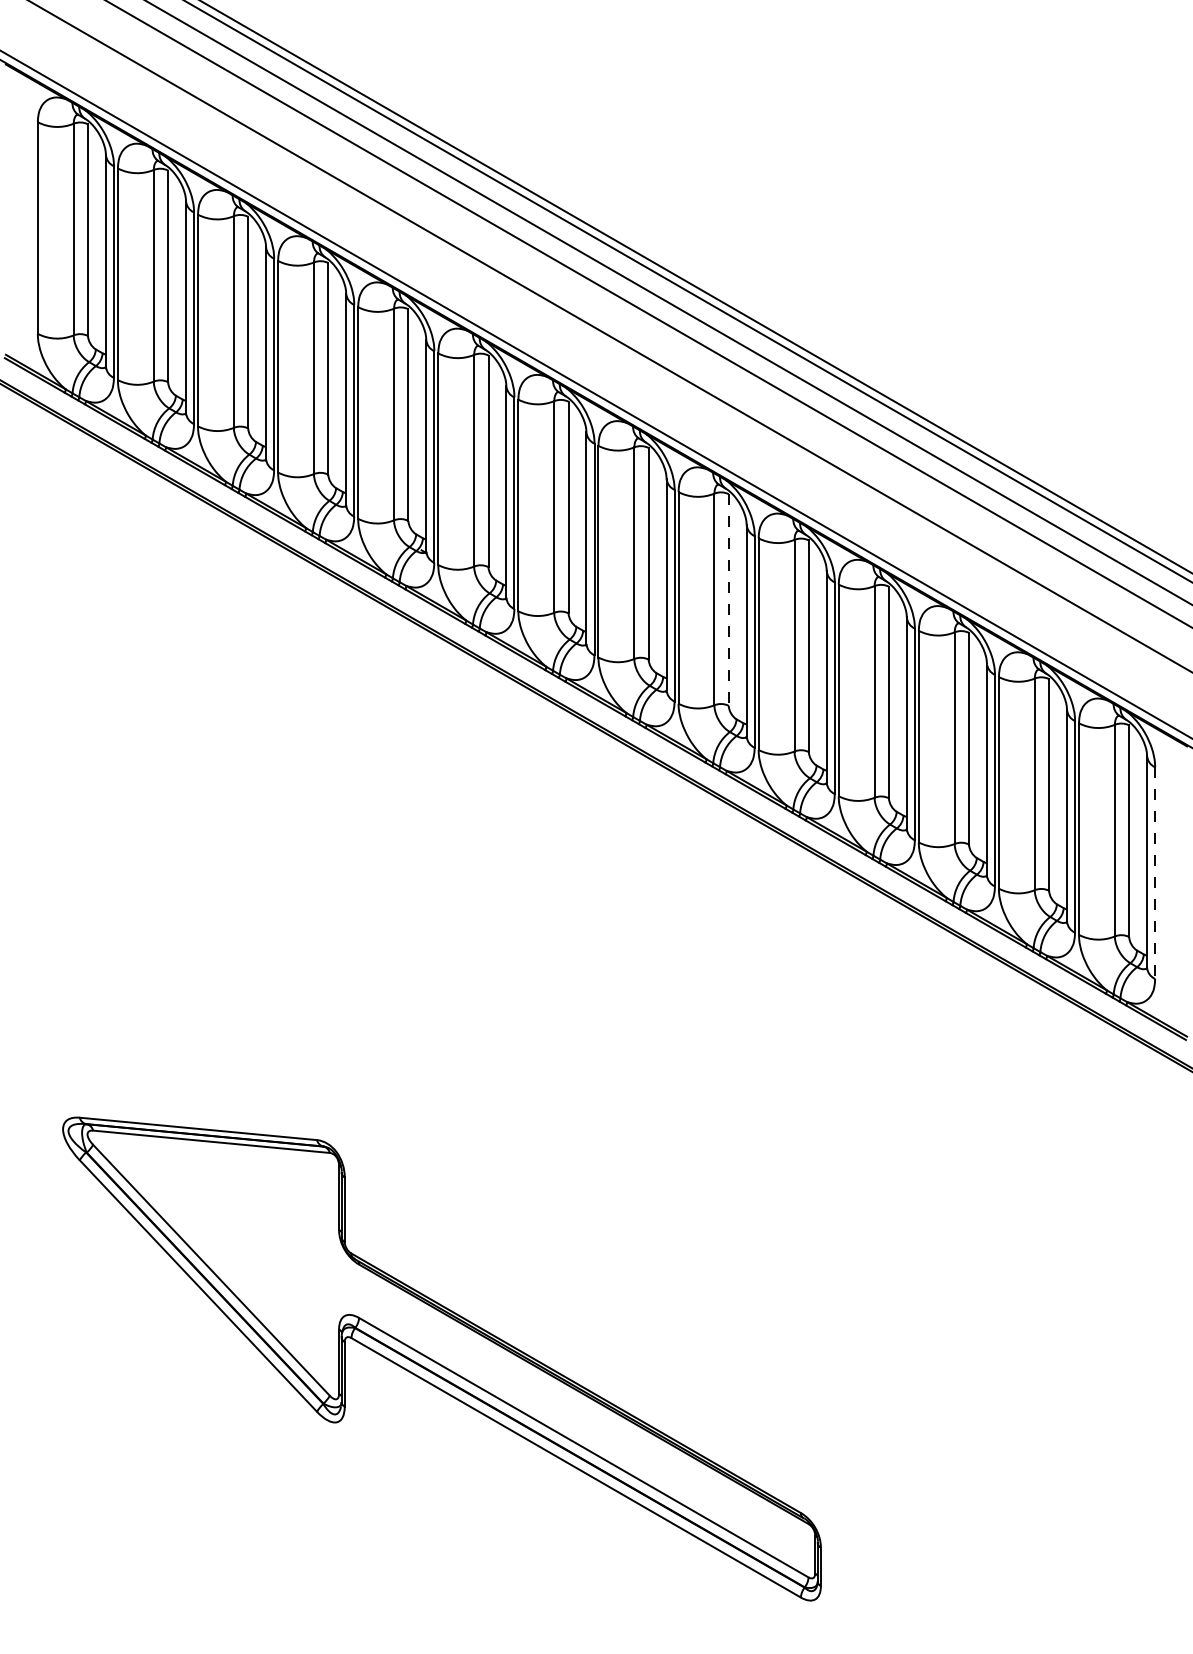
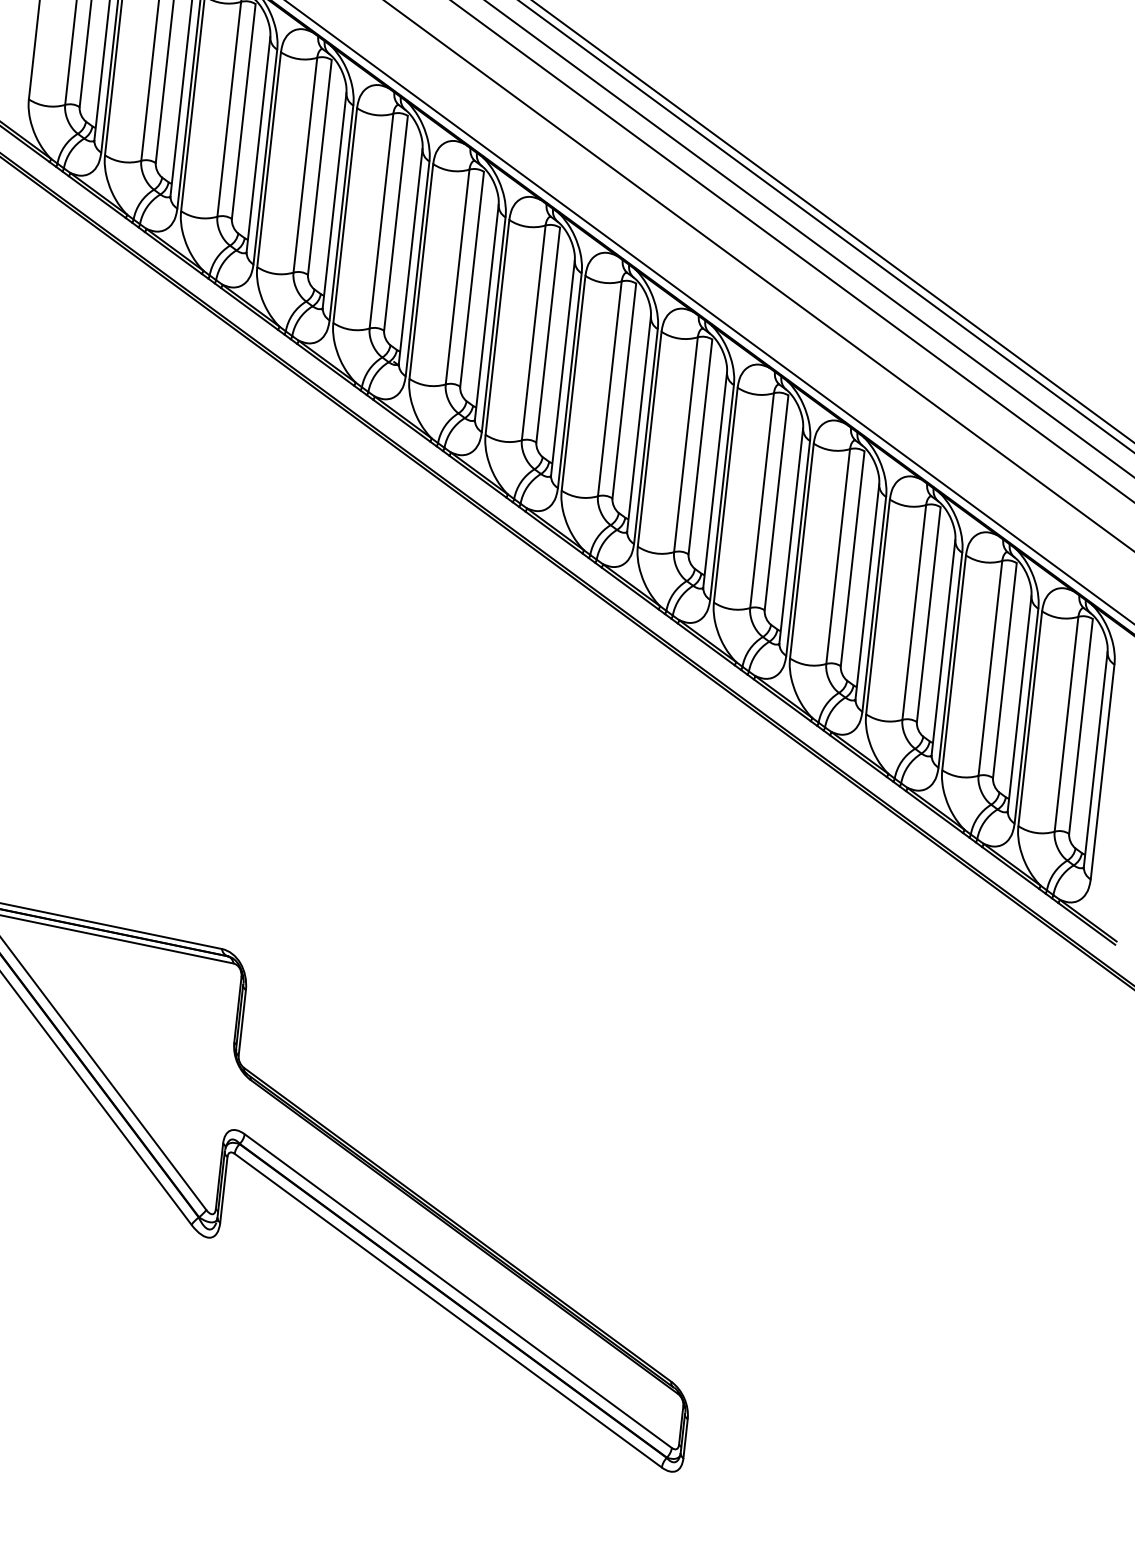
line: (728, 600) -> (700, 447), dashed -> solid
line: (1155, 873) -> (1102, 772), dashed -> solid

